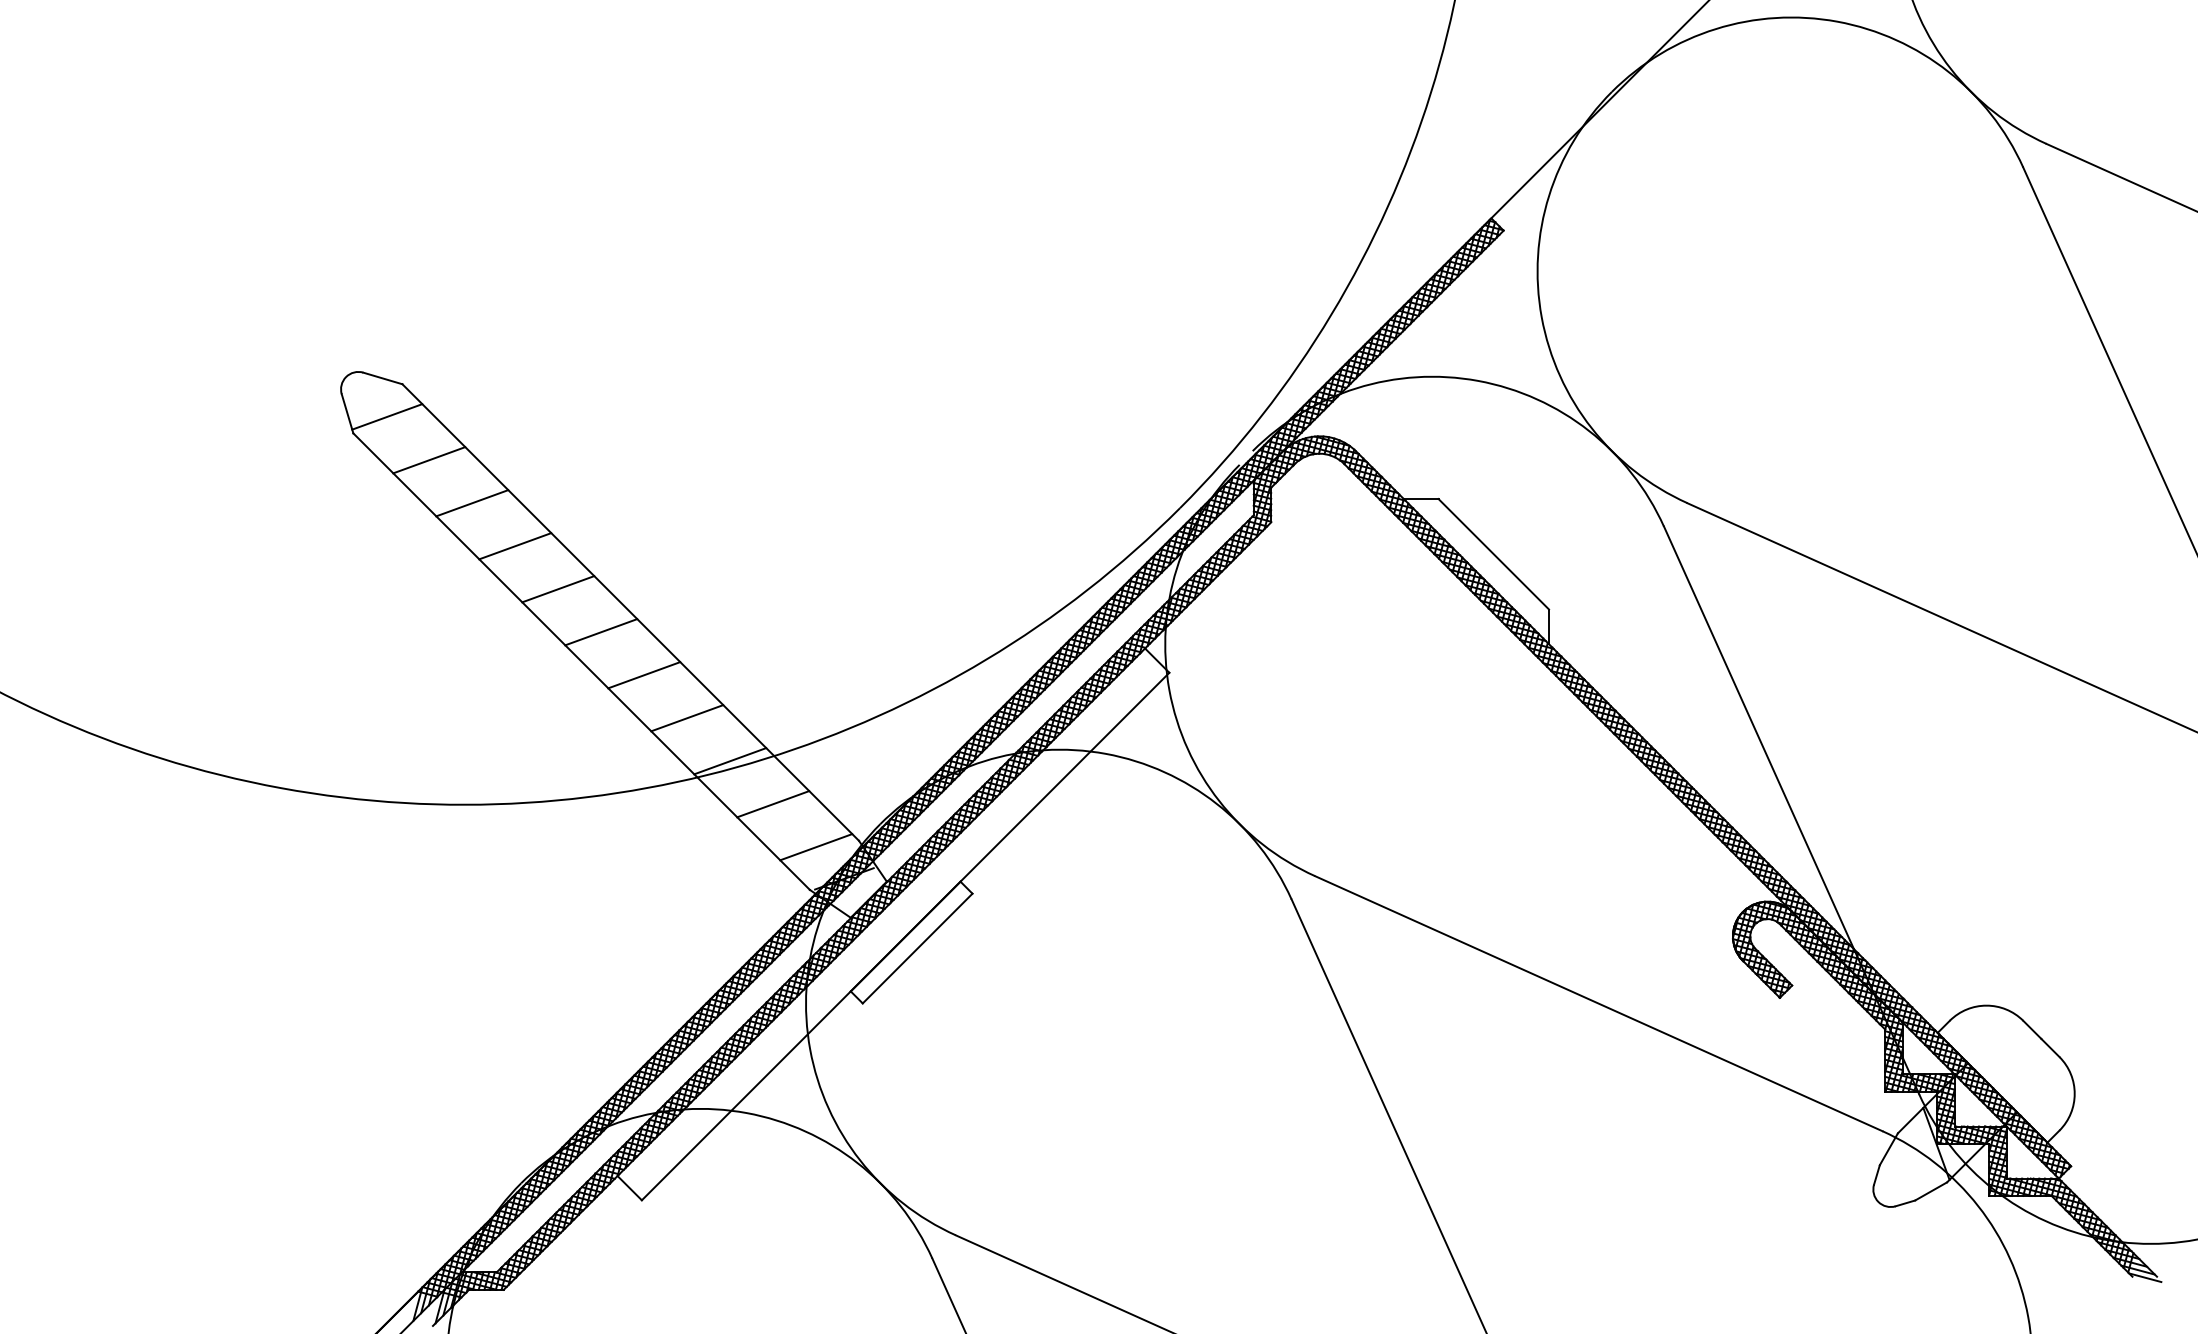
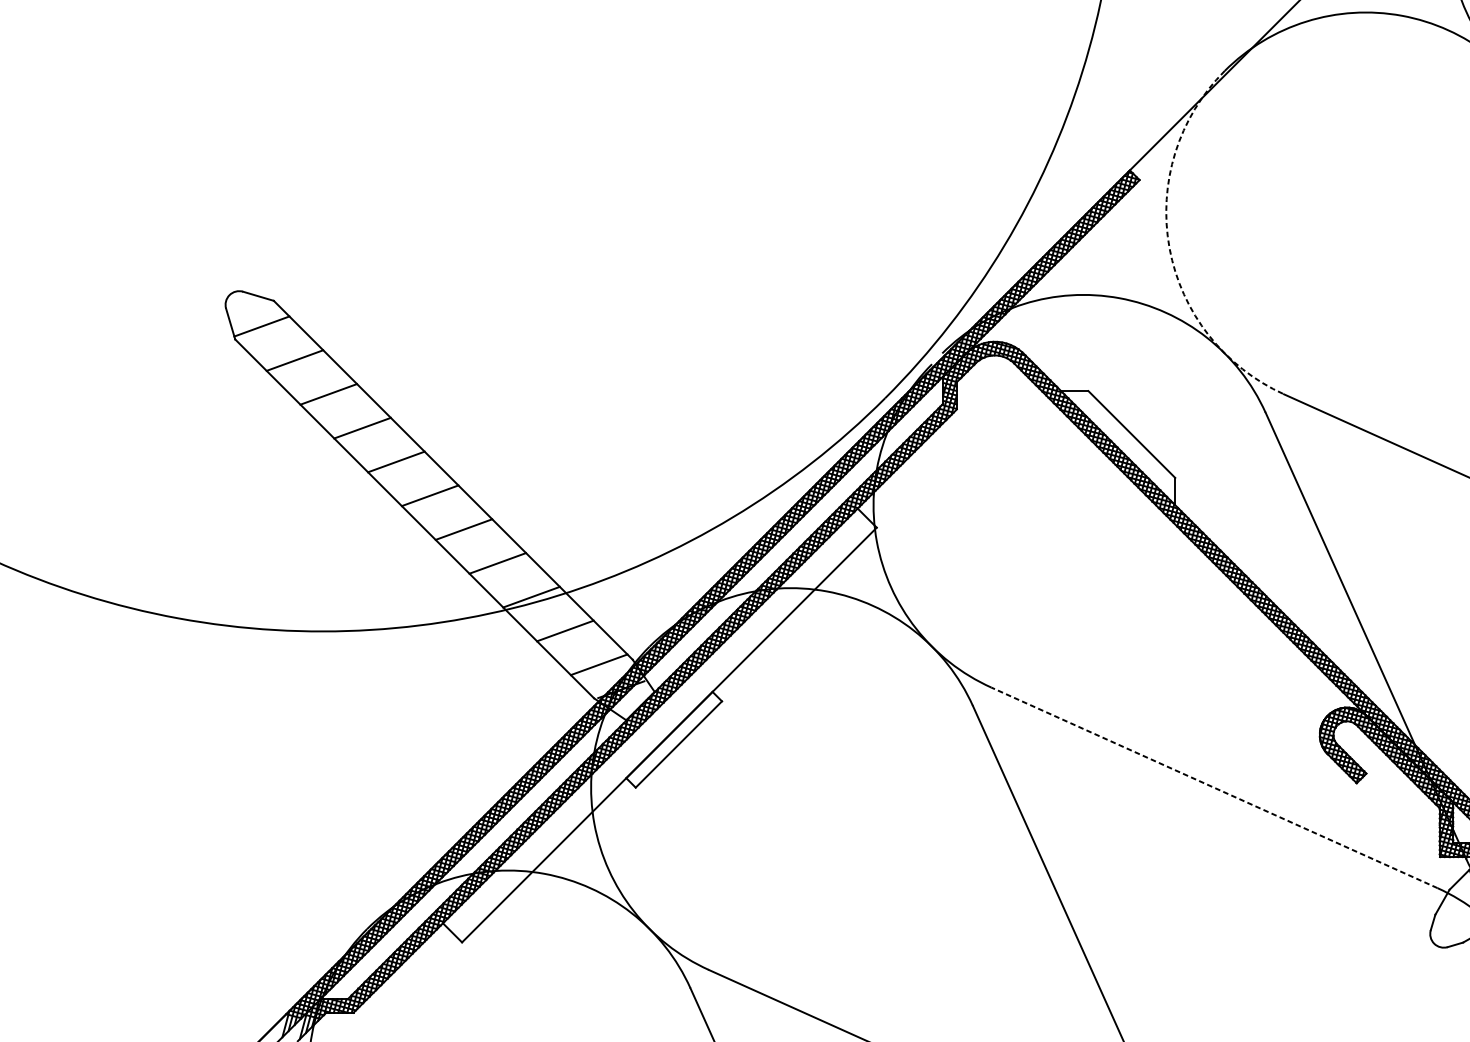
arc: (1541, 317) -> (1169, 248), solid -> dashed
line: (1598, 1003) -> (1214, 787), solid -> dashed

